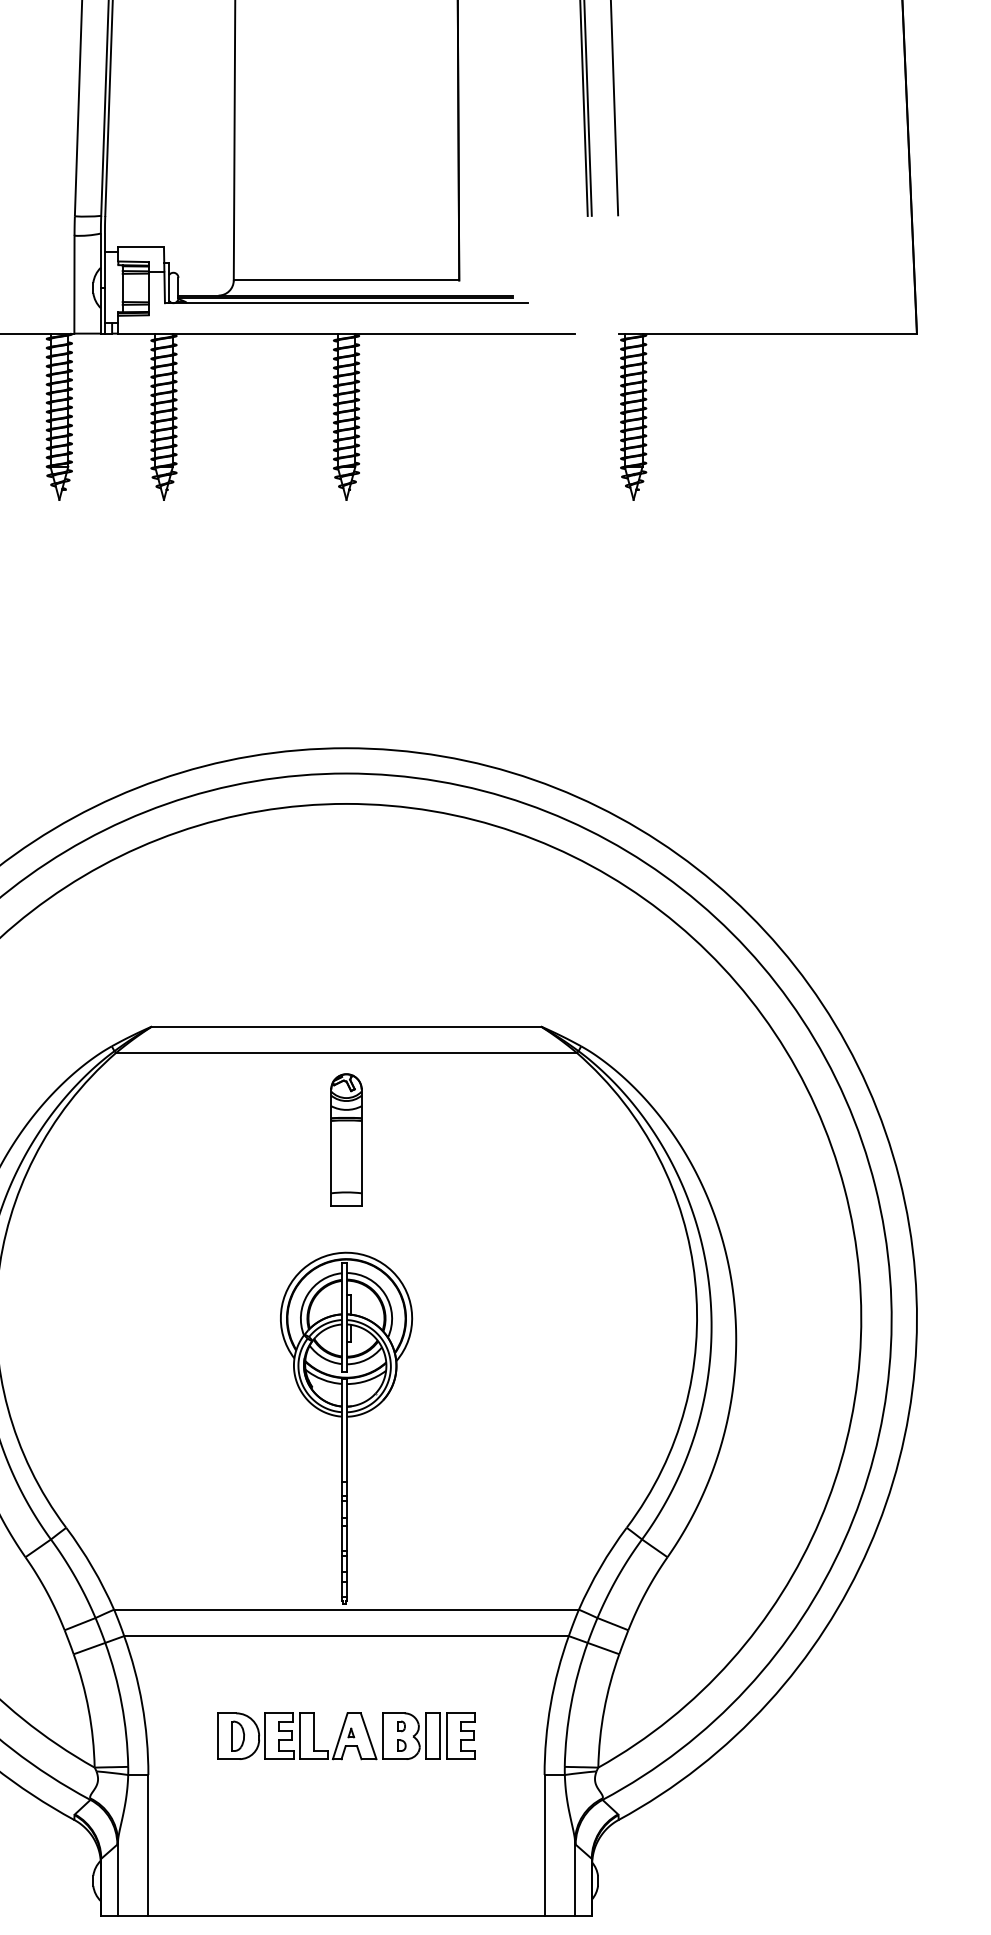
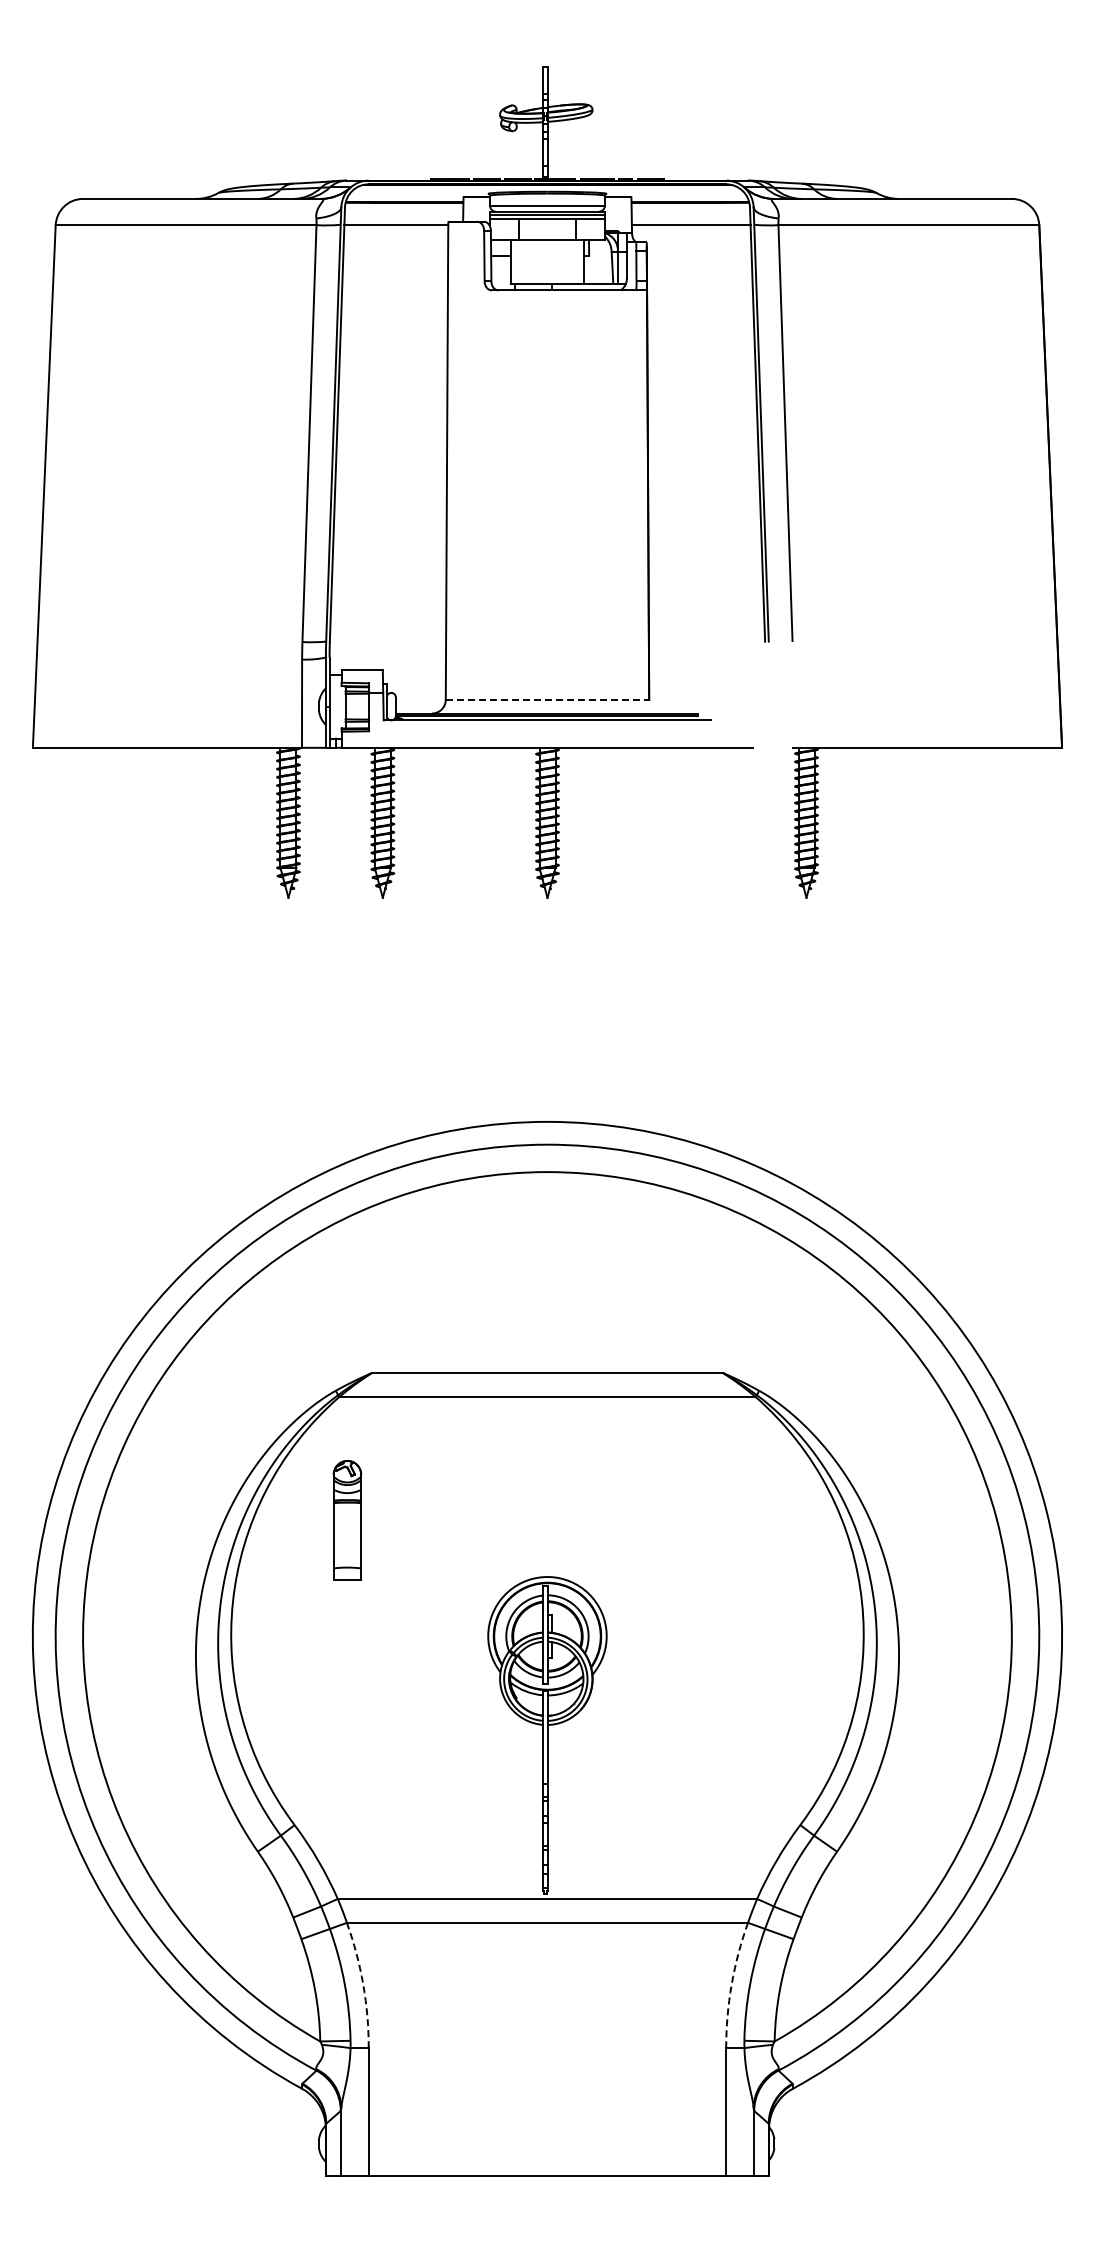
line: (346, 280) -> (547, 699), solid -> dashed
part: (346, 1140) -> (347, 1520), moved
arc: (142, 1704) -> (363, 1984), solid -> dashed
arc: (550, 1704) -> (731, 1984), solid -> dashed
part: (346, 1735) -> (547, 2012), removed

